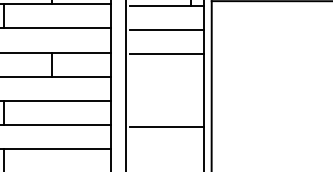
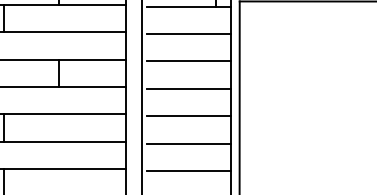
line: (166, 78) -> (188, 89), added
line: (166, 102) -> (188, 116), added
line: (166, 150) -> (188, 170), added

